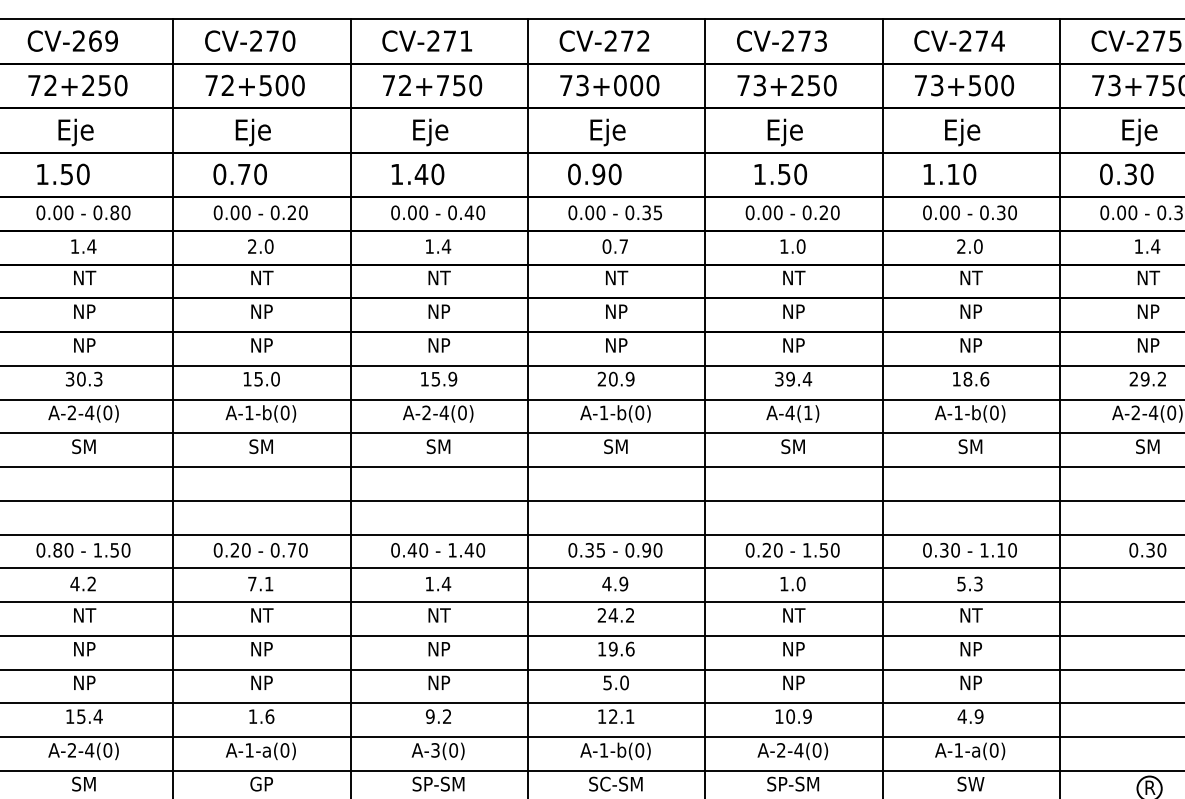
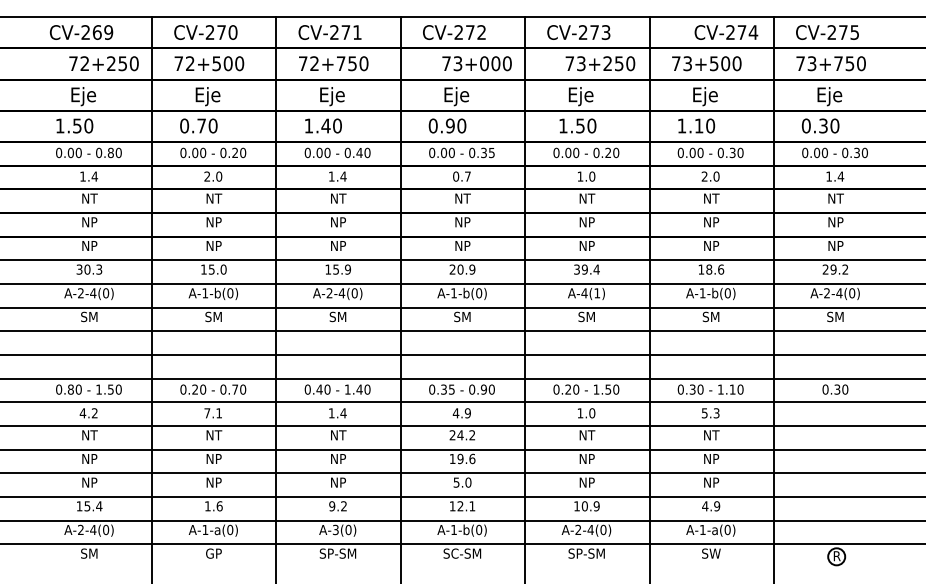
text: (959, 41) -> (726, 32), moved
text: (77, 85) -> (103, 63), moved
text: (608, 85) -> (476, 63), moved
text: (787, 85) -> (600, 63), moved

